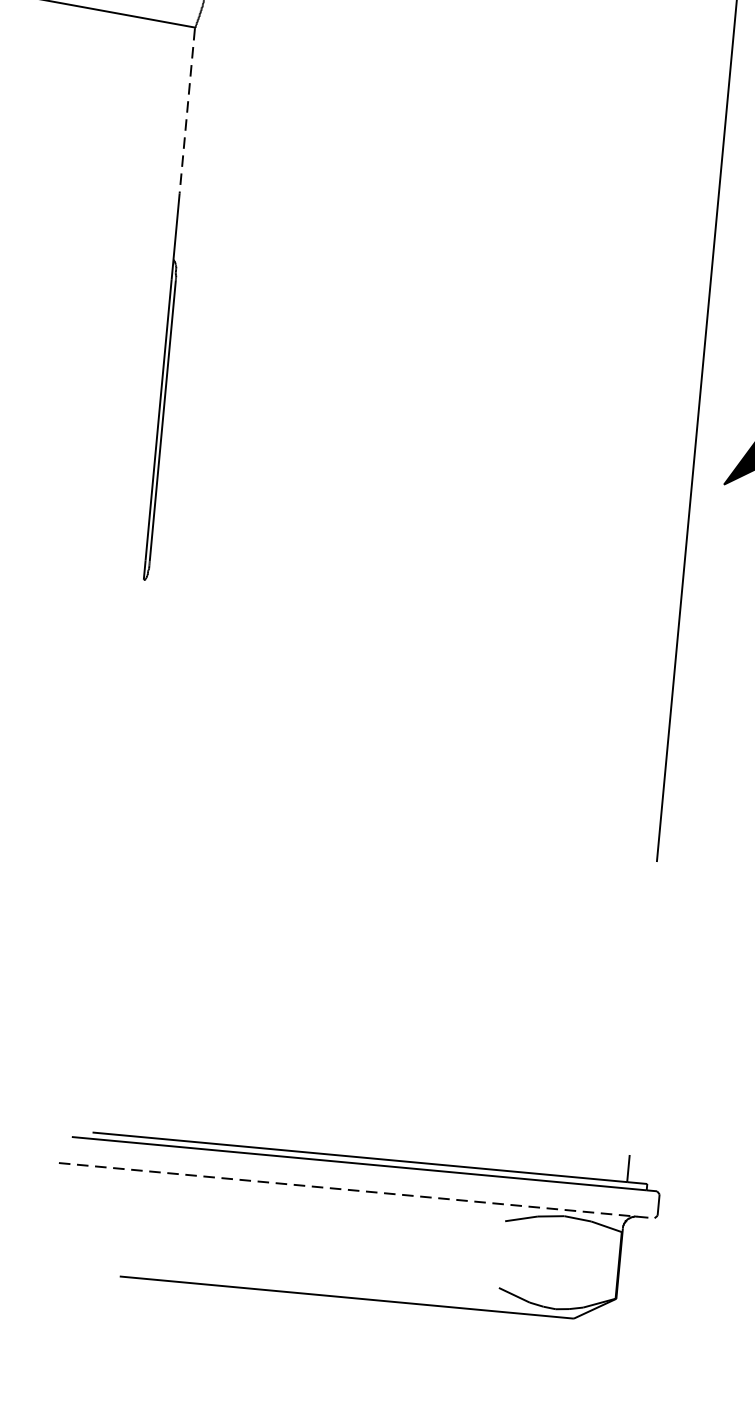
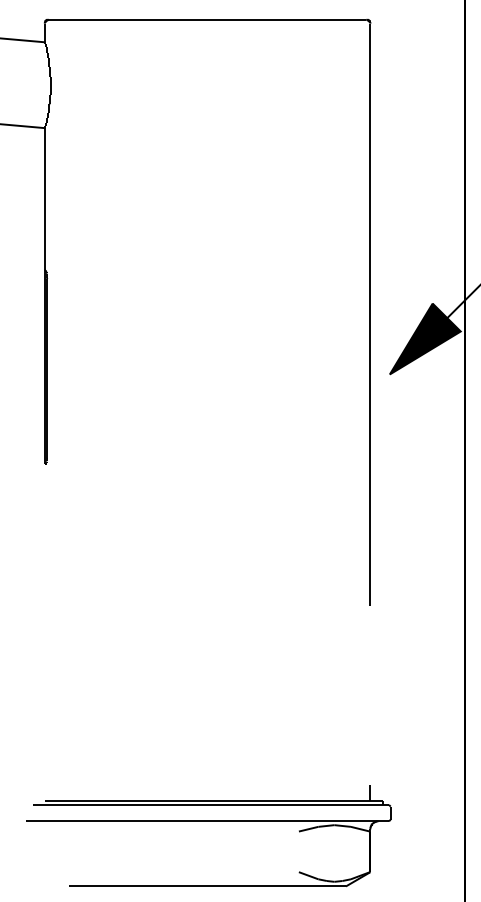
line: (186, 111) -> (44, 179), dashed -> solid
line: (358, 1190) -> (208, 821), dashed -> solid

